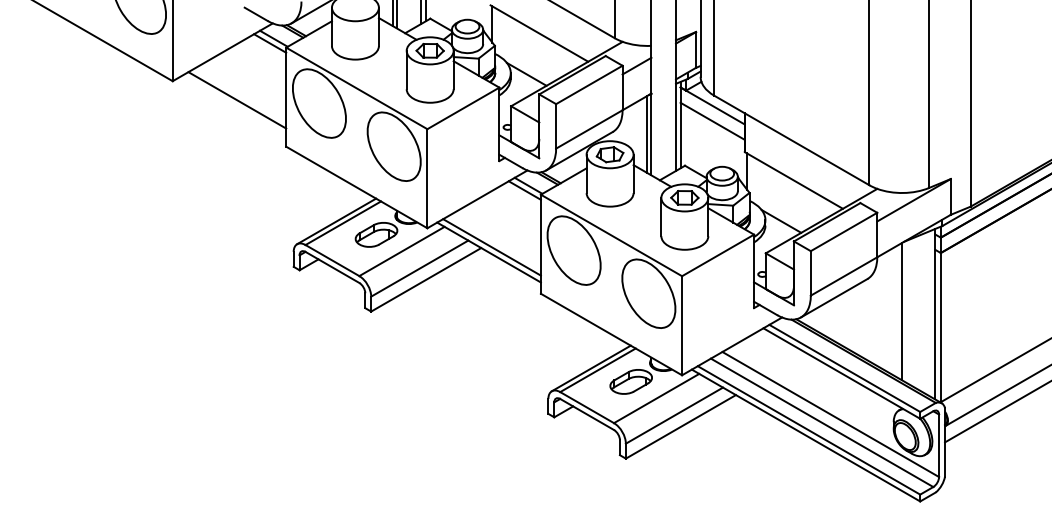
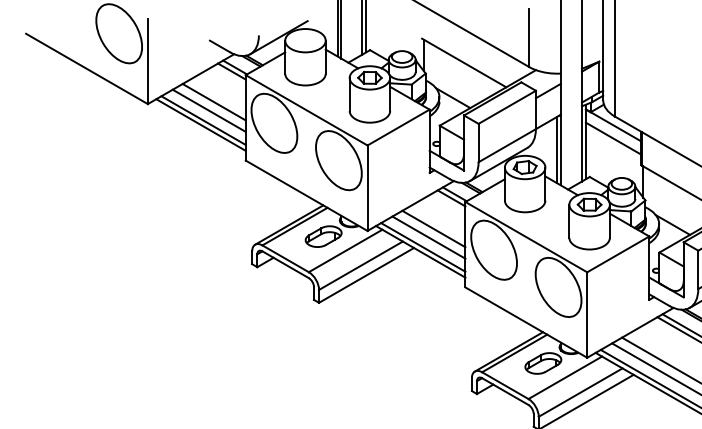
line: (249, 78) -> (214, 101), added
line: (243, 88) -> (208, 110), added
line: (234, 105) -> (201, 125), added
line: (503, 225) -> (433, 228), added
line: (498, 235) -> (428, 237), added

